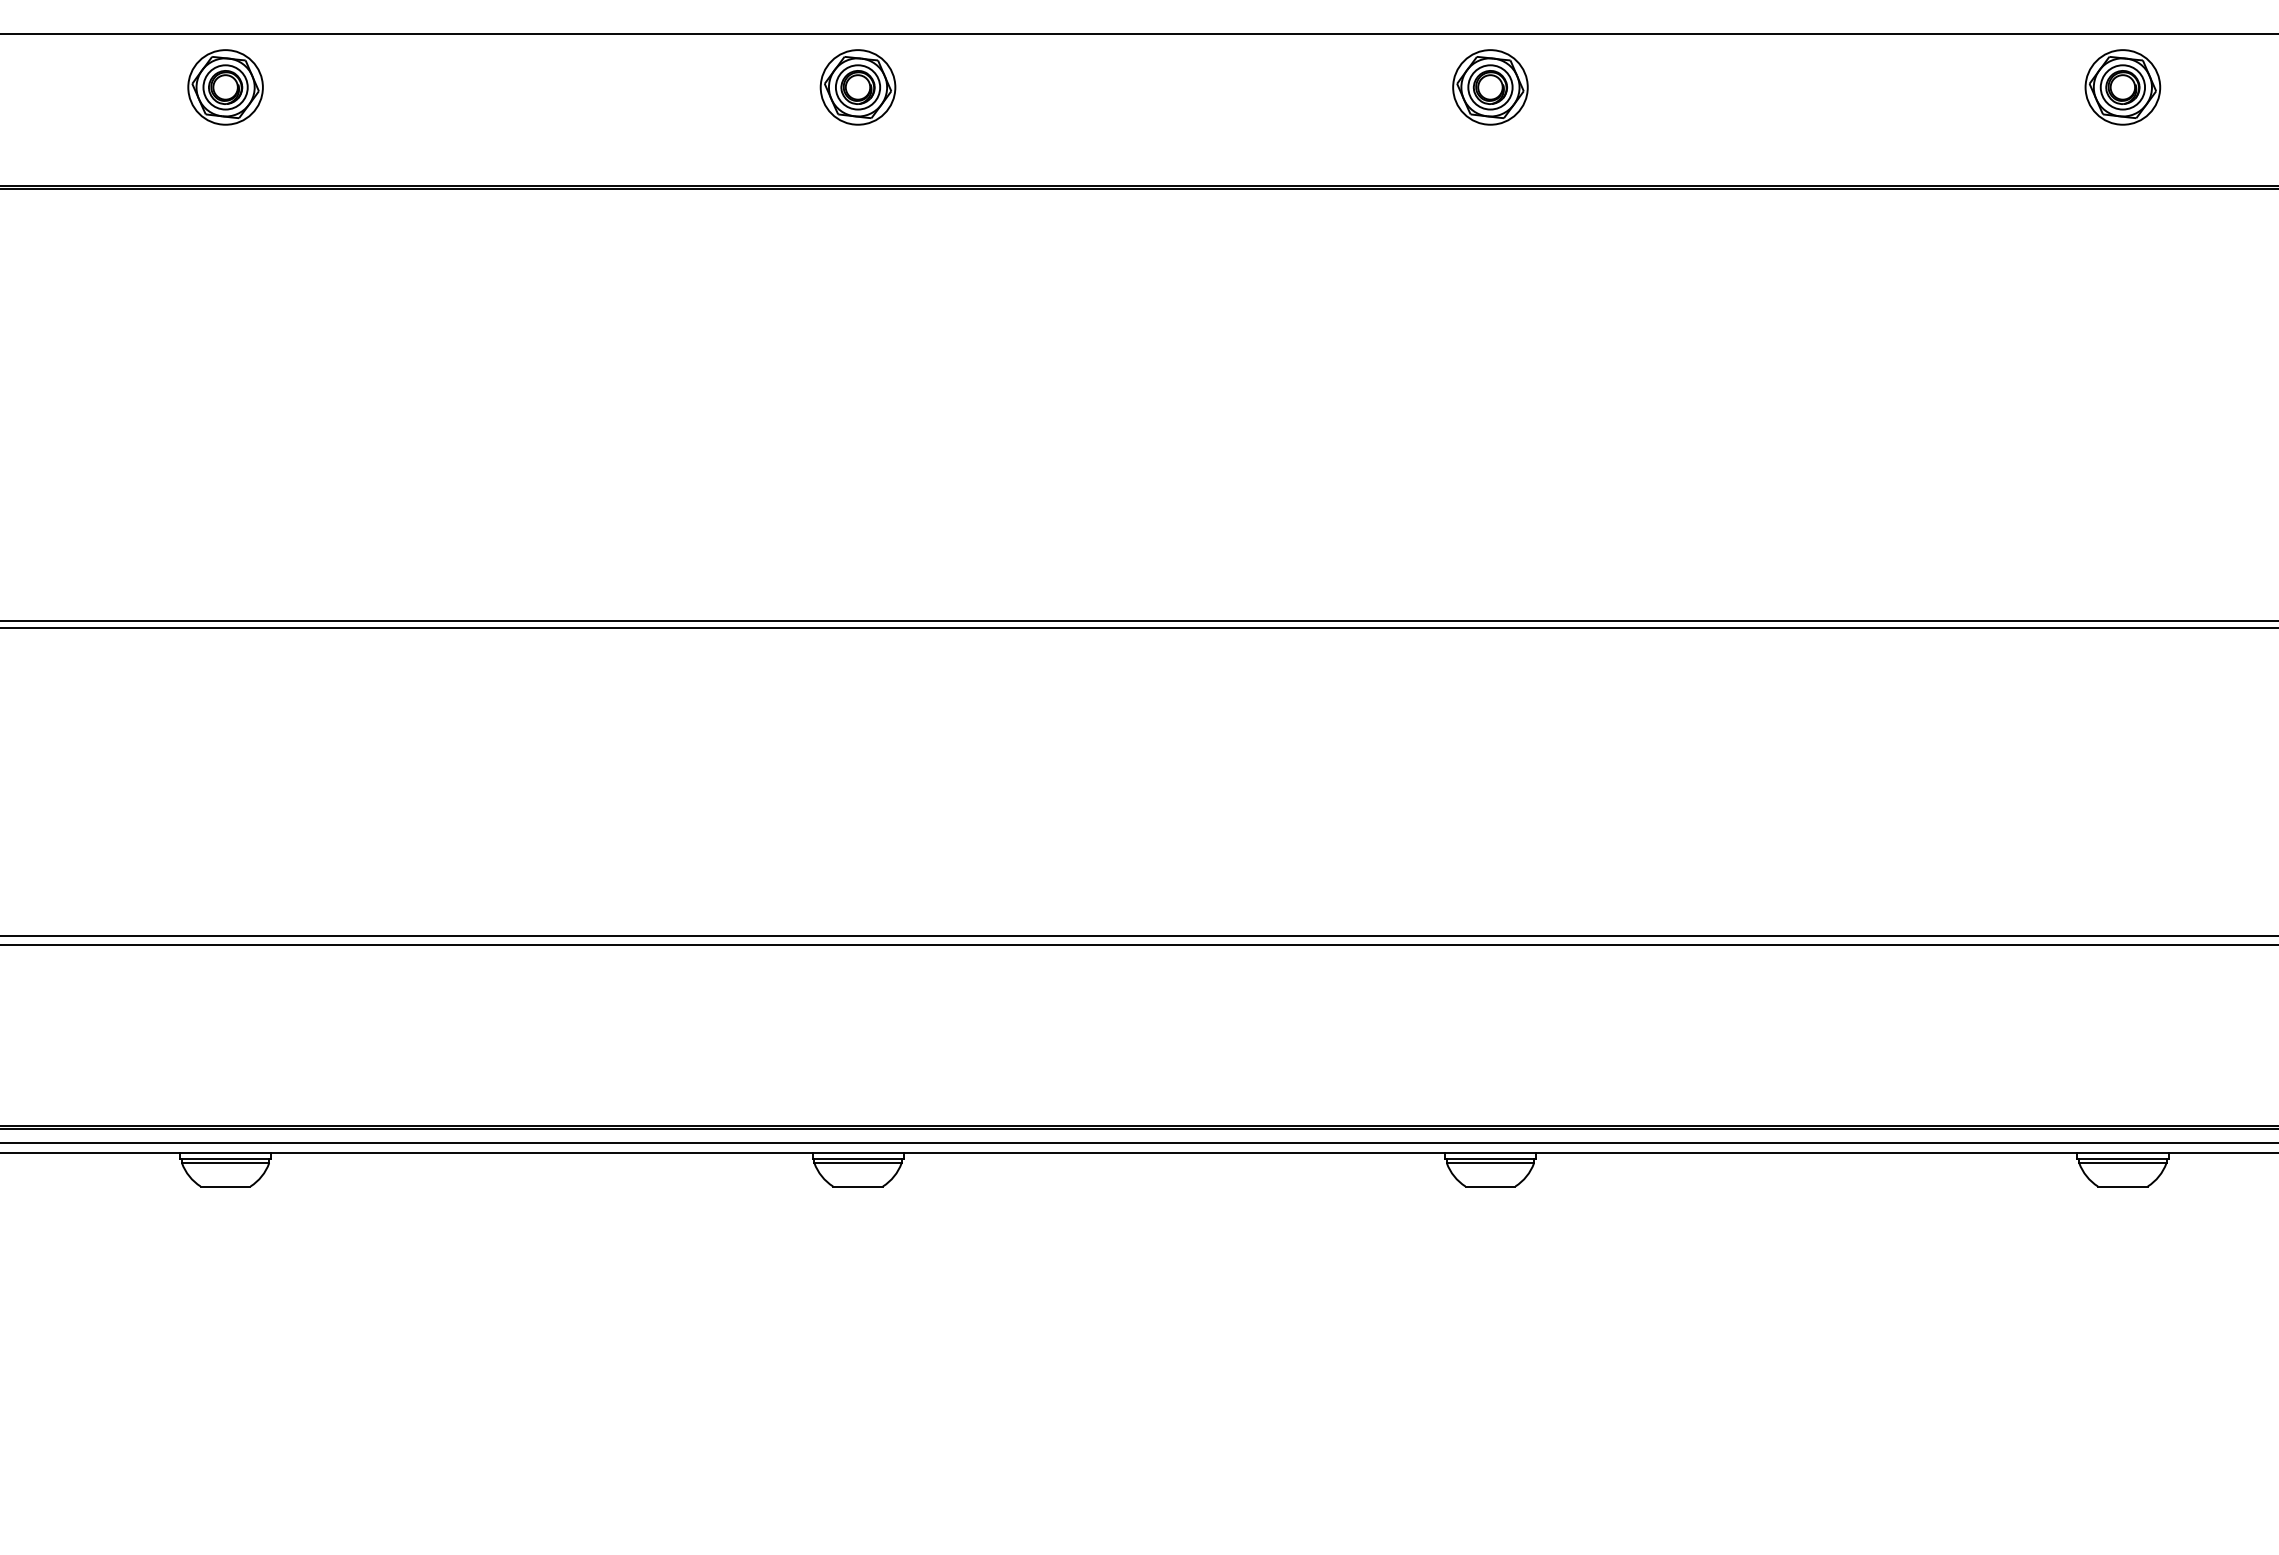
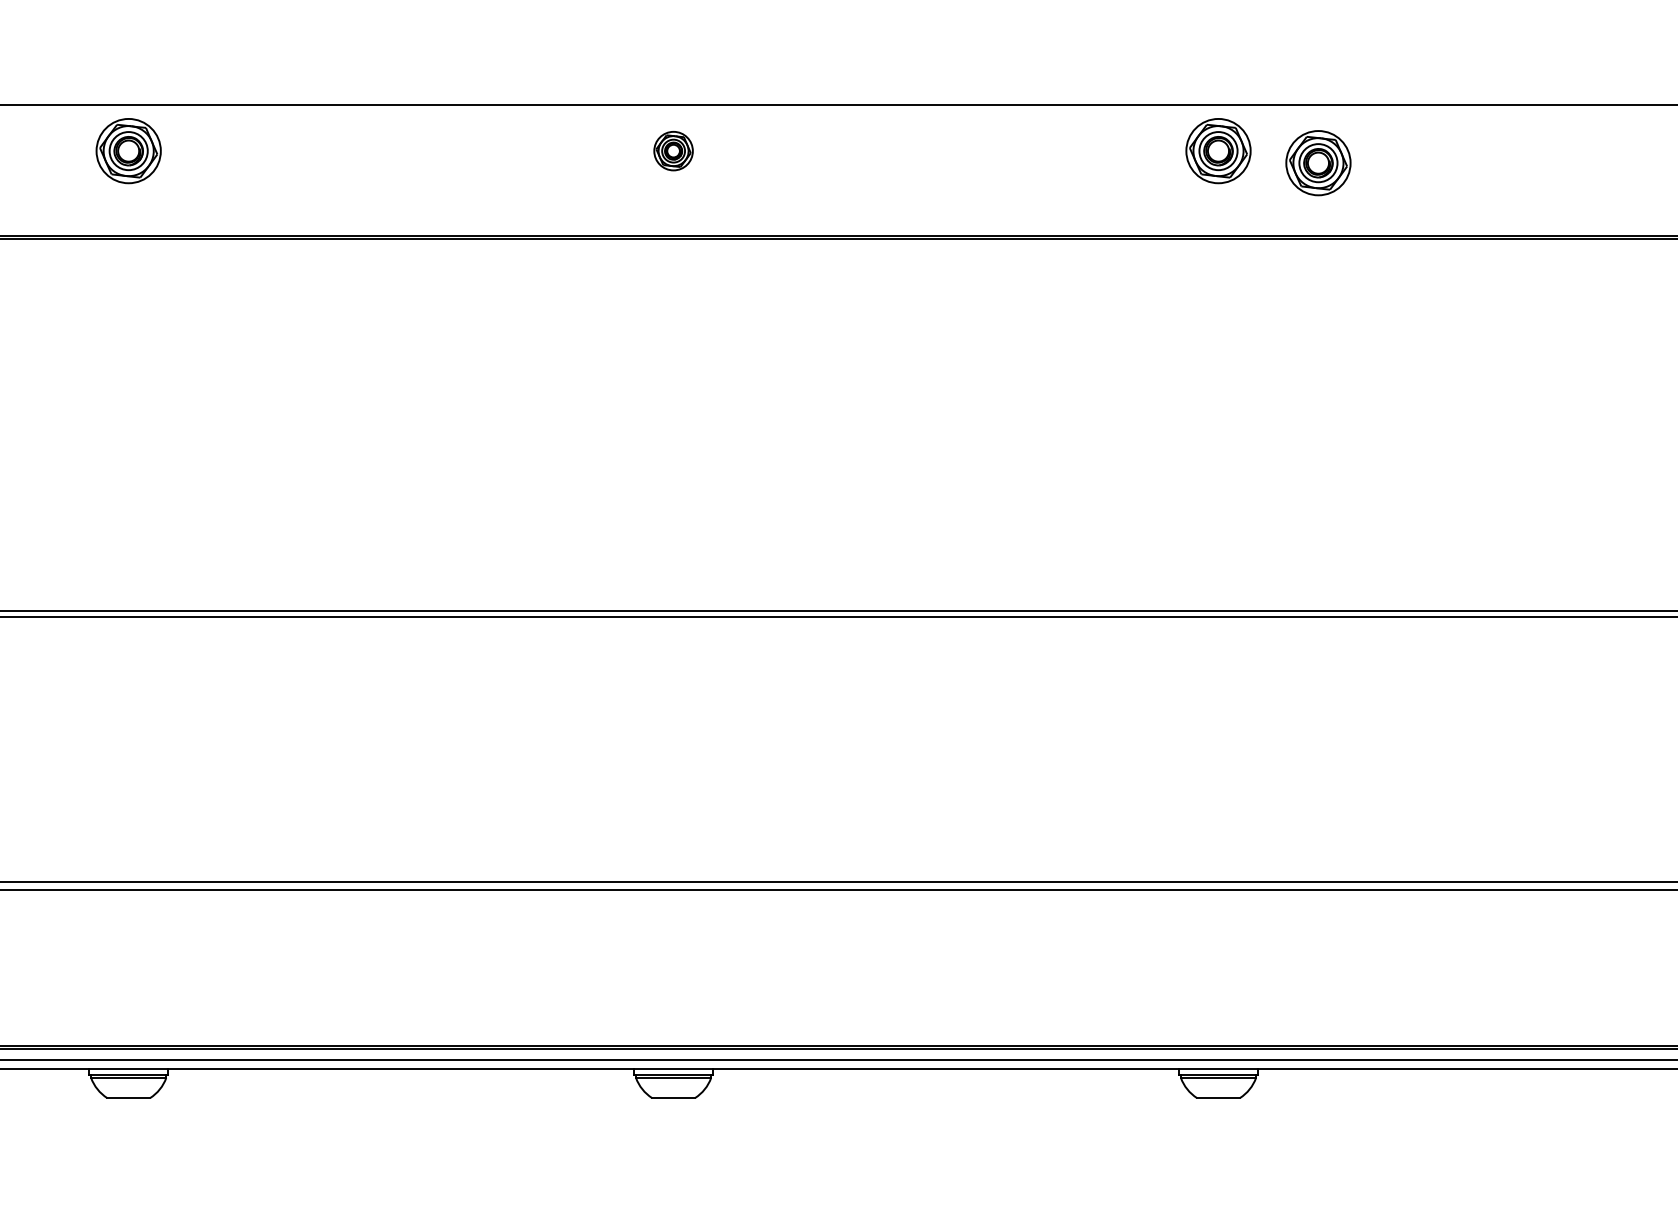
part: (857, 87) -> (673, 151), size x0.6
part: (1606, 101) -> (1318, 163), added

